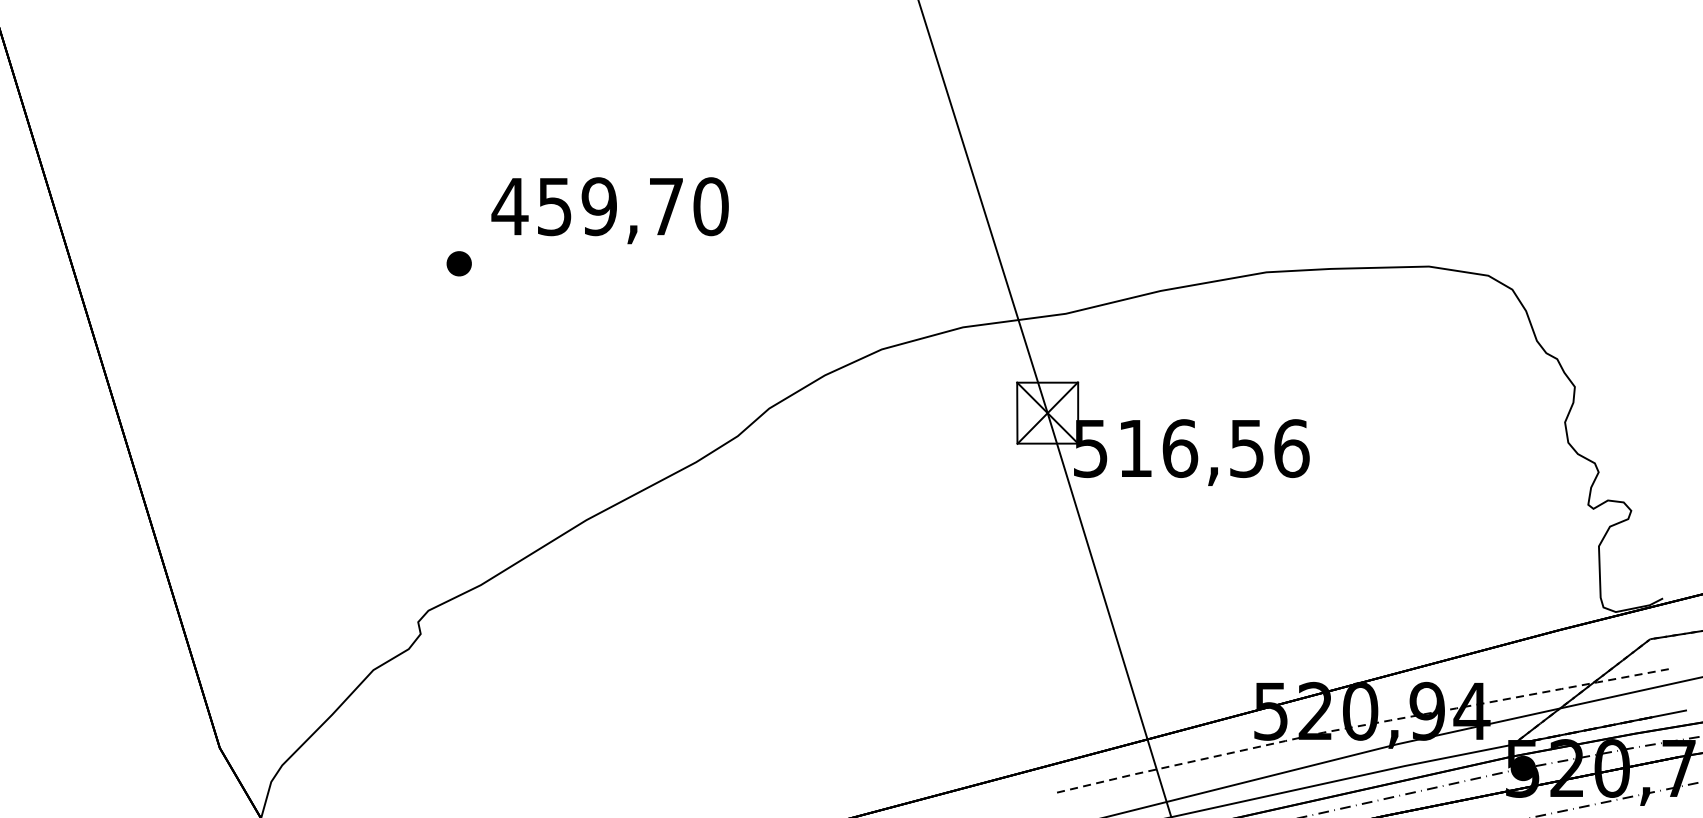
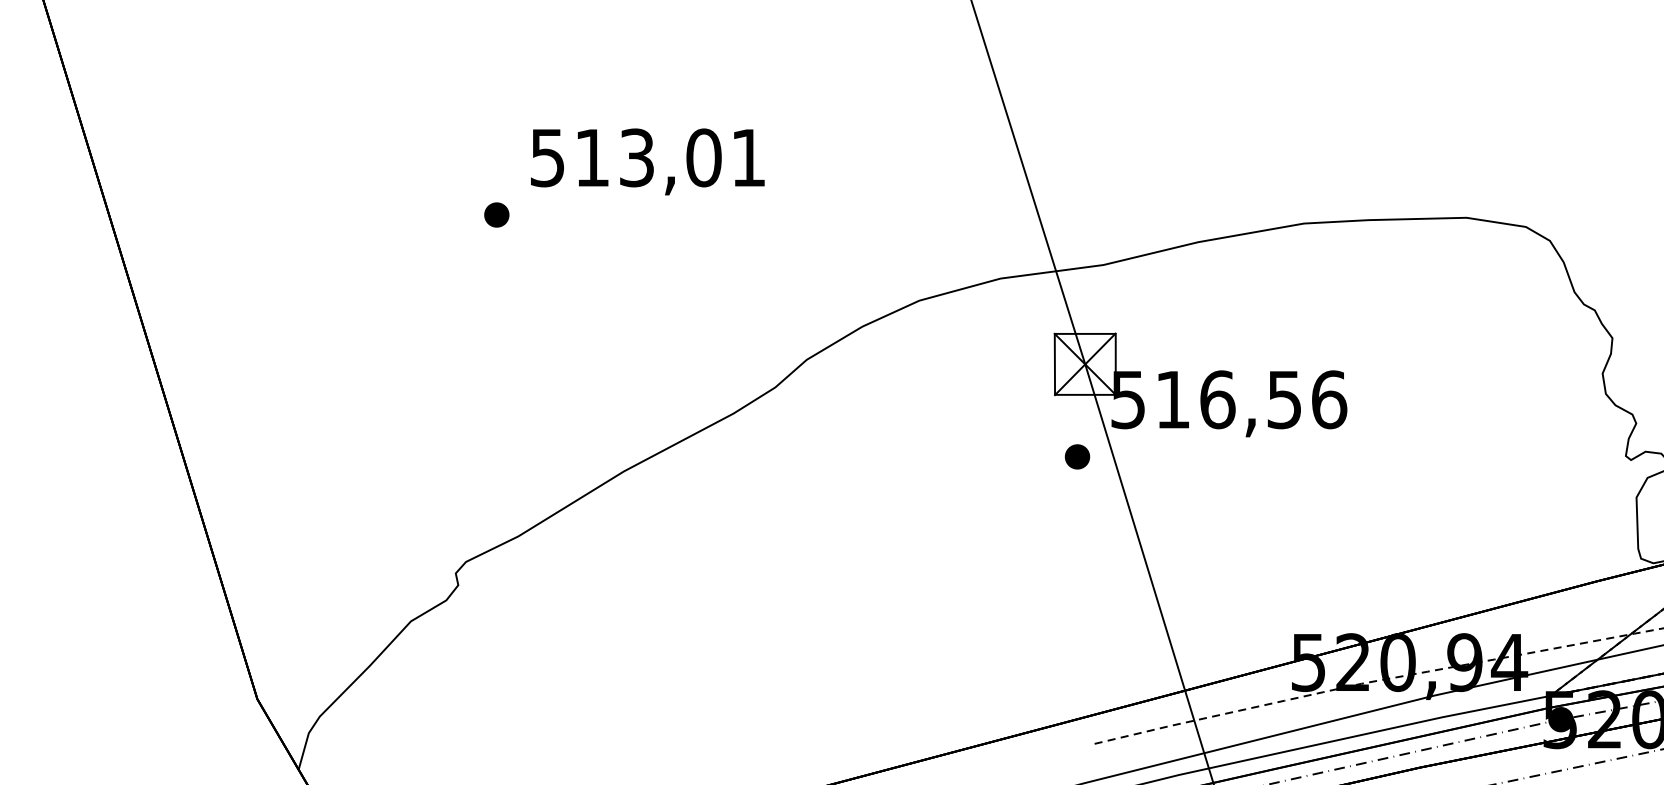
text: (609, 206) -> (647, 157), 459,70 -> 513,01
part: (1039, 505) -> (1077, 456), added

